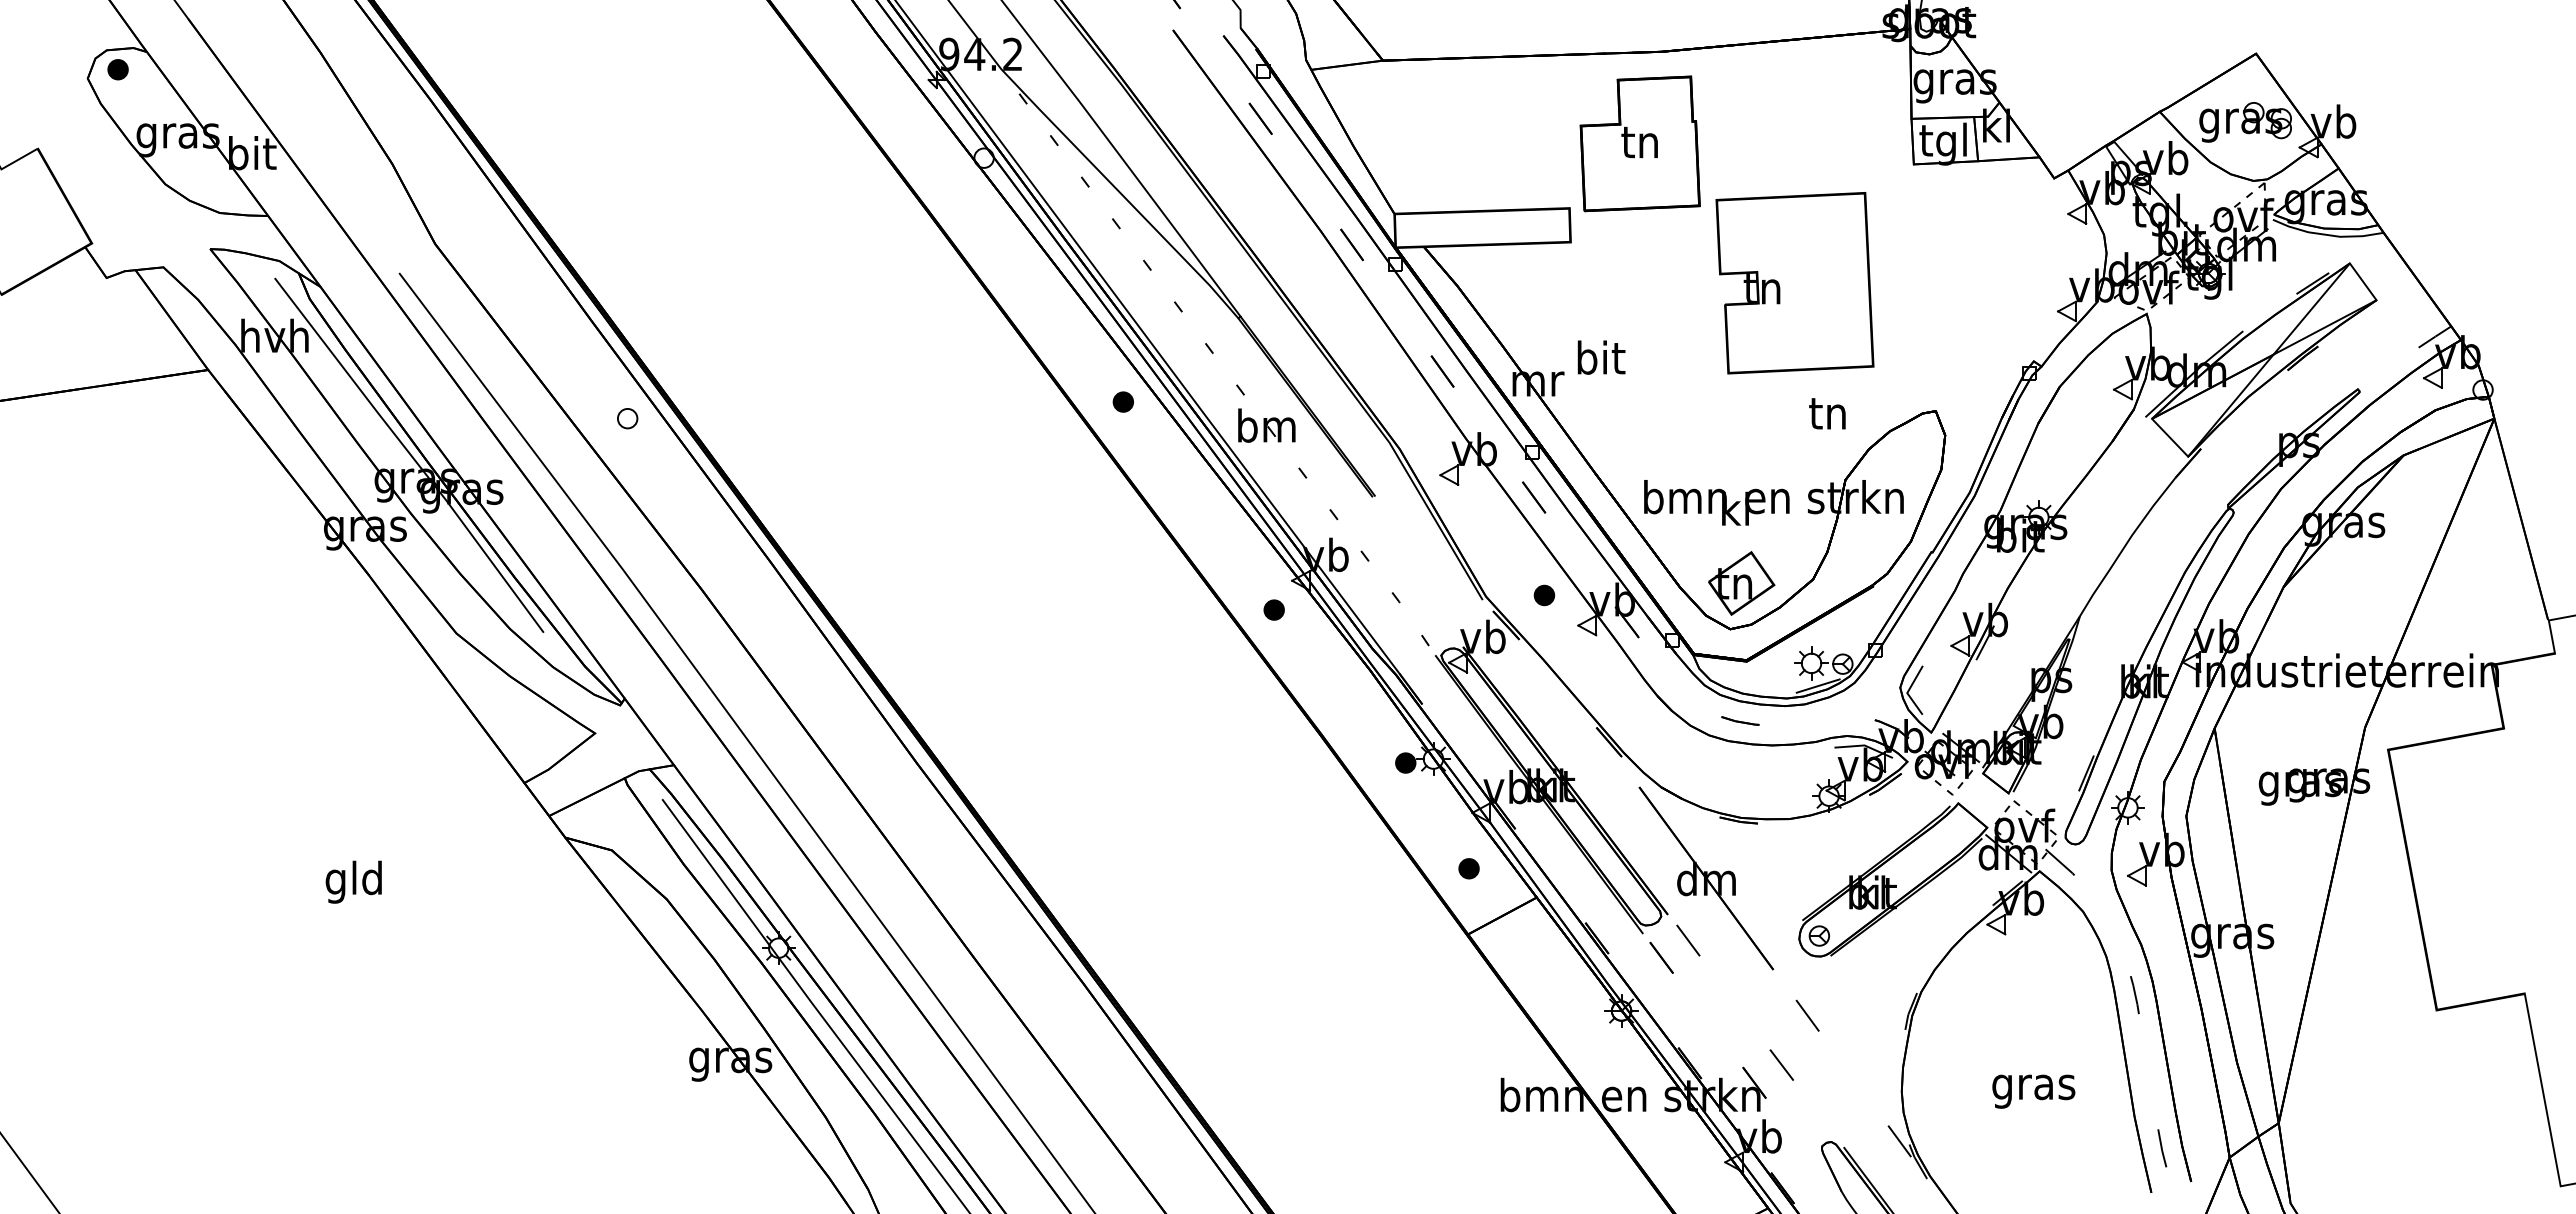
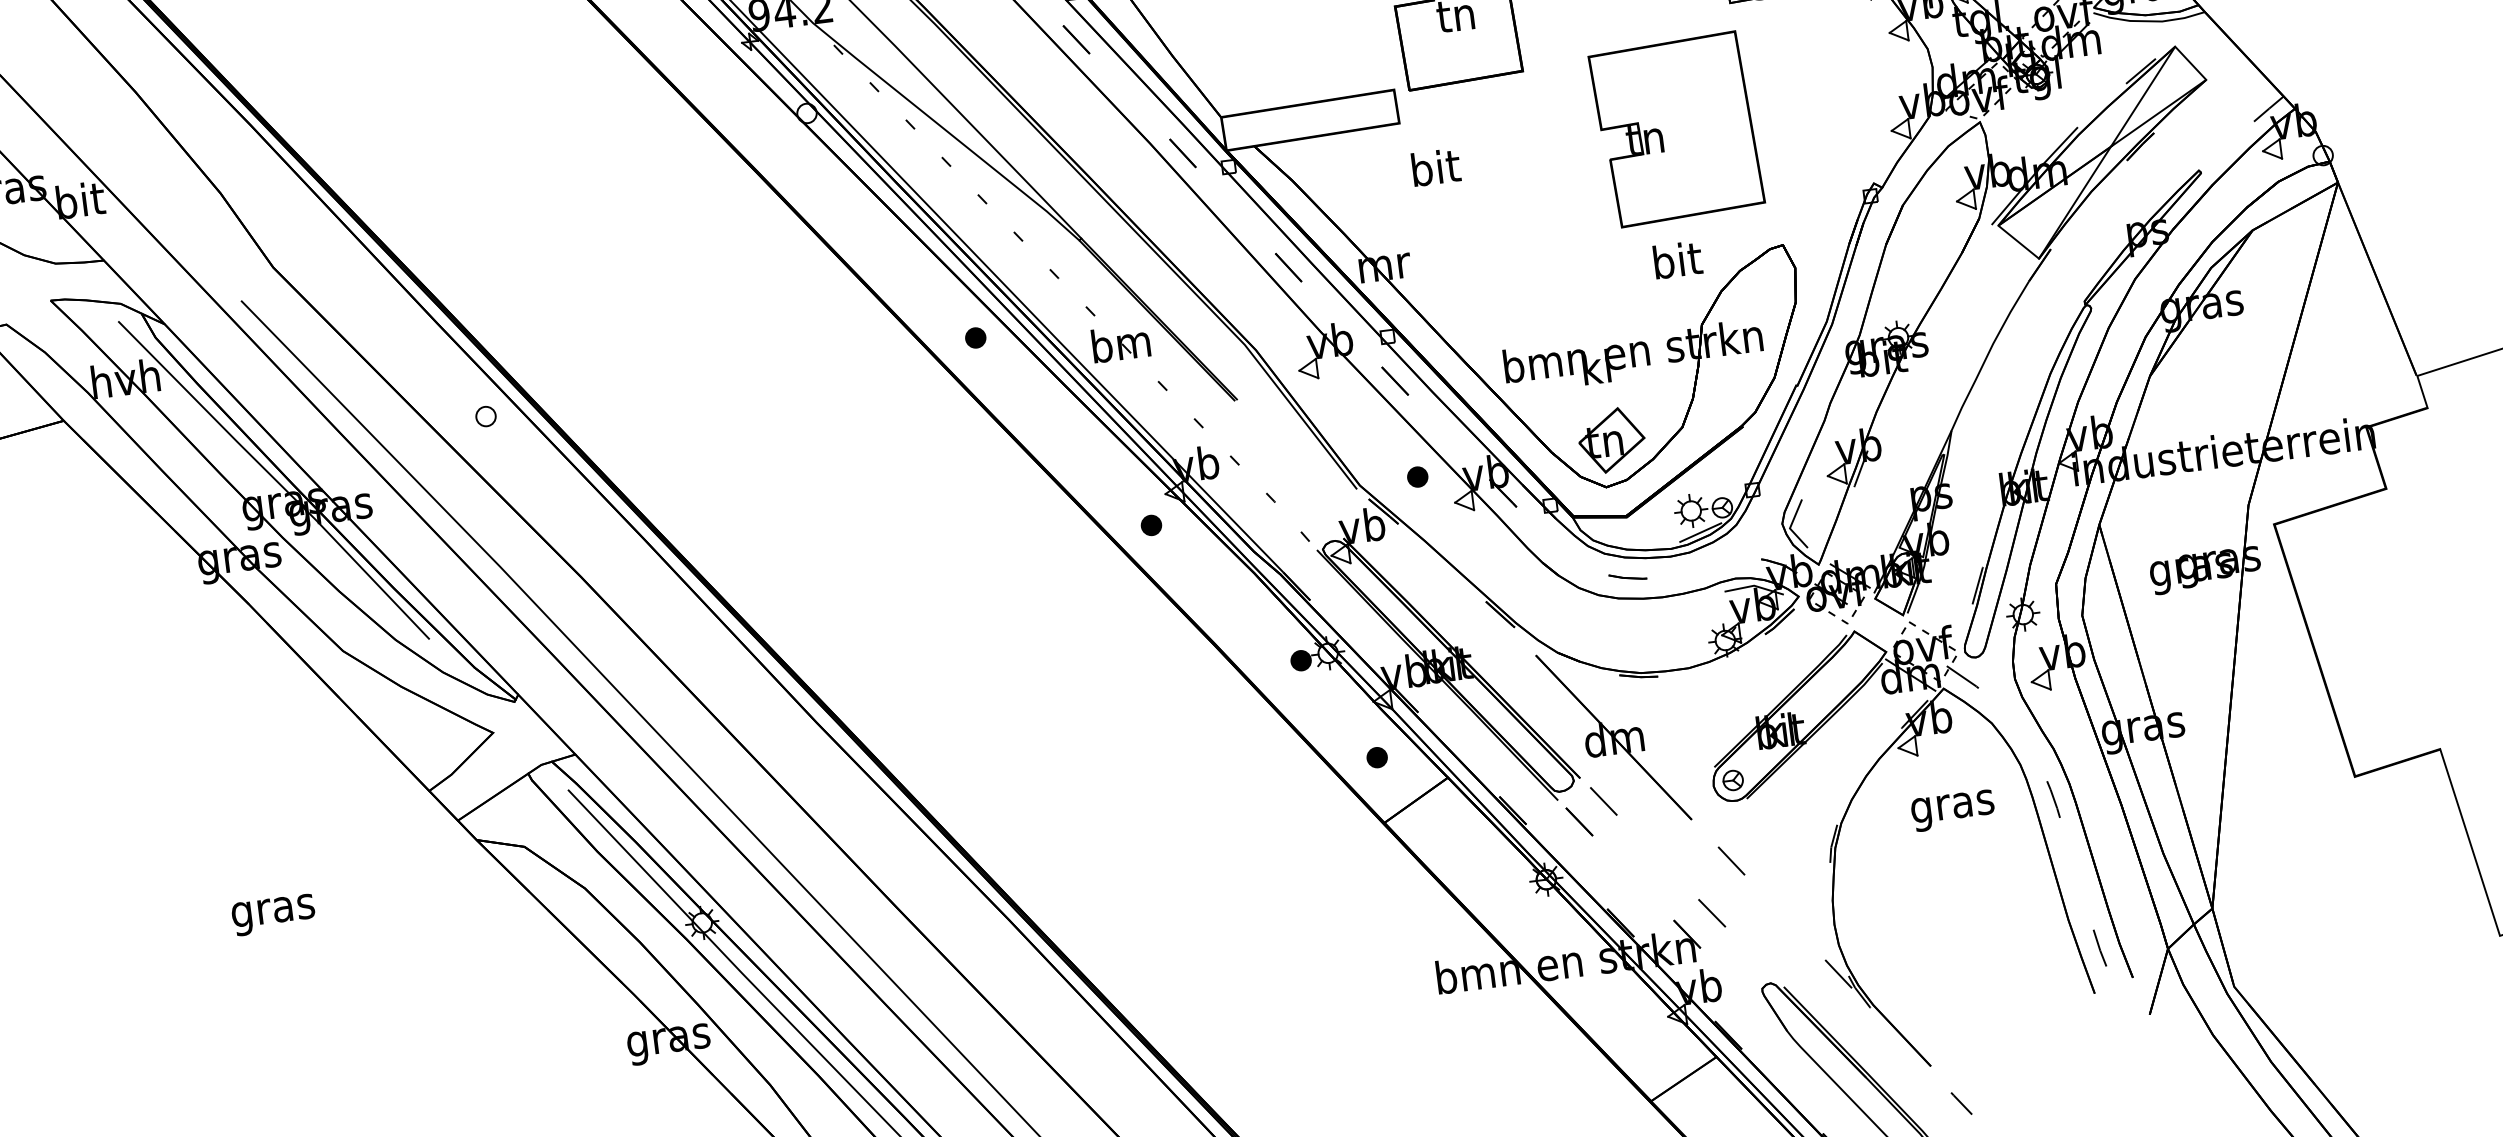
part: (1794, 283) -> (1676, 129), moved
text: (1601, 357) -> (1436, 167), moved
text: (1829, 412) -> (1677, 259), tn -> bit
text: (354, 881) -> (273, 909), gld -> gras
text: (2033, 1091) -> (1952, 810), moved

